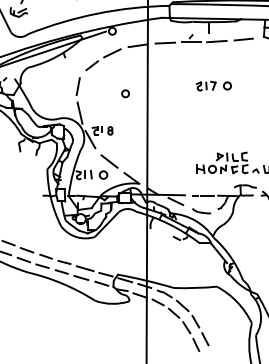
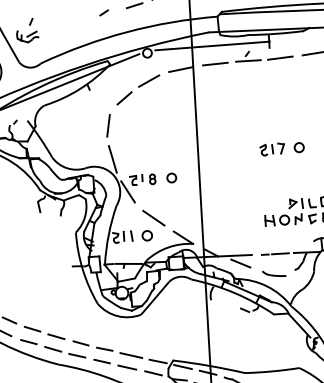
line: (163, 28) -> (211, 45), added
part: (213, 85) -> (281, 148), moved
circle: (125, 93) -> (171, 177), moved

